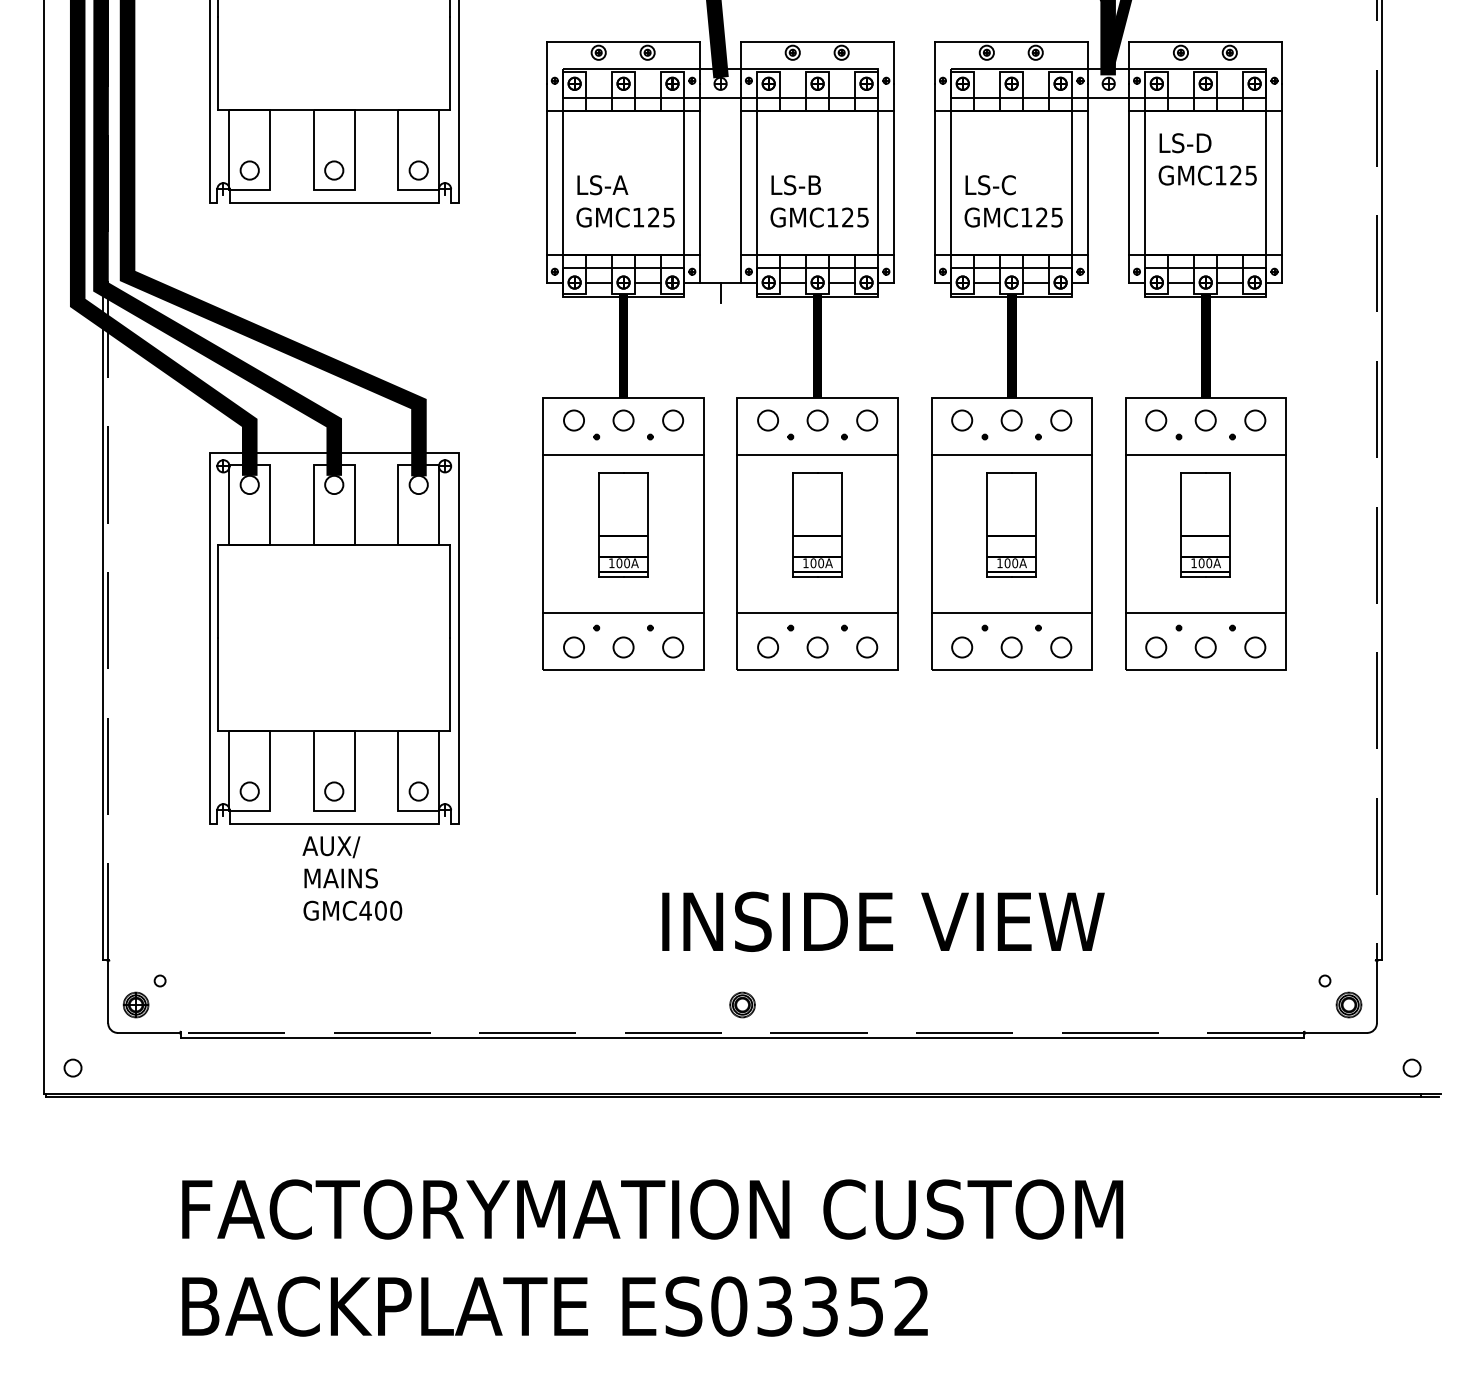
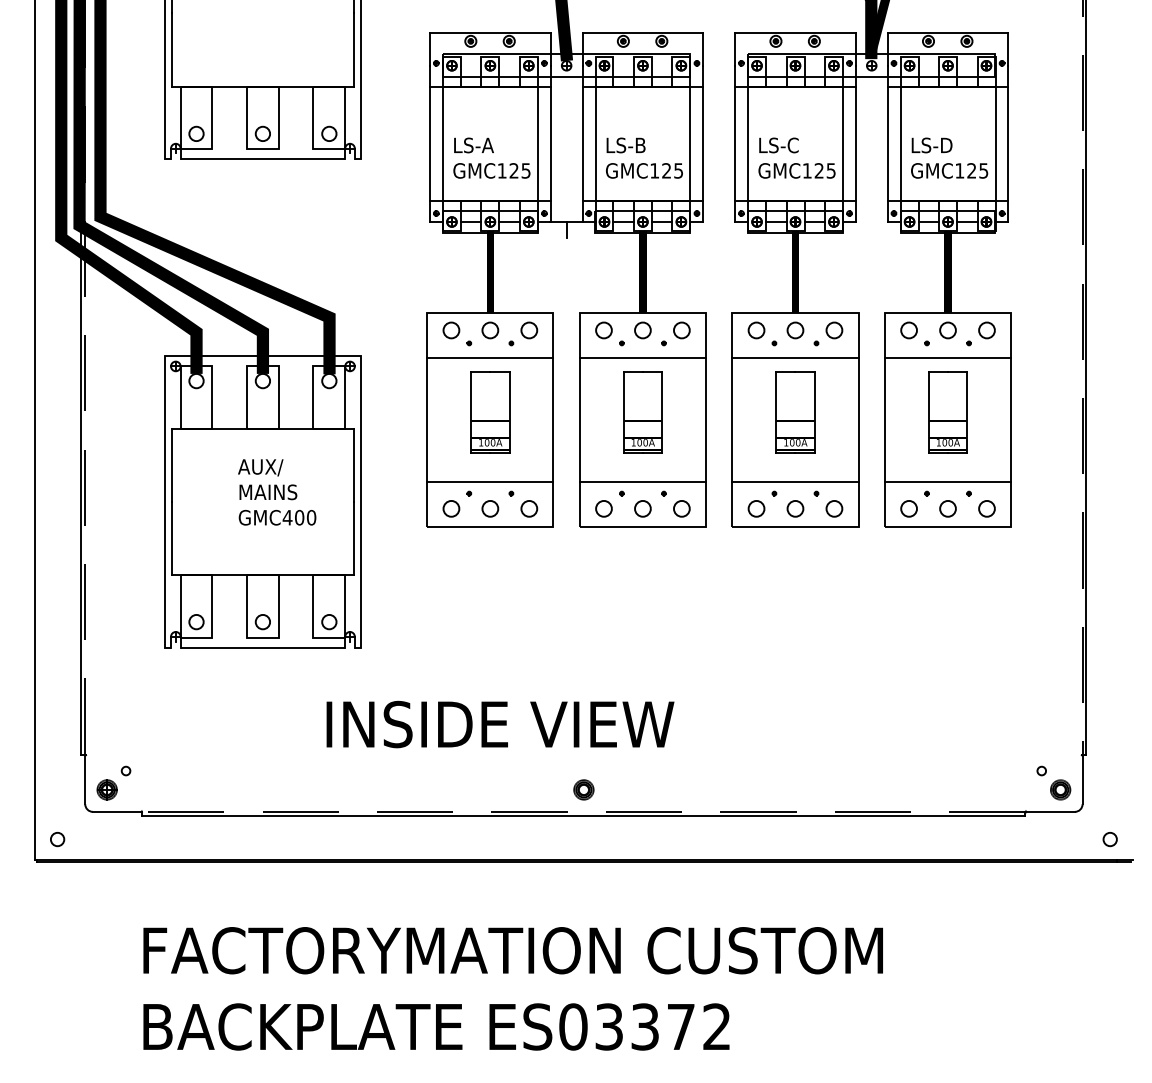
text: (1207, 159) -> (949, 158), moved
text: (352, 878) -> (277, 492), moved
text: (883, 921) -> (500, 724), moved
text: (866, 1306) -> (681, 1026), ES03352 -> ES03372

